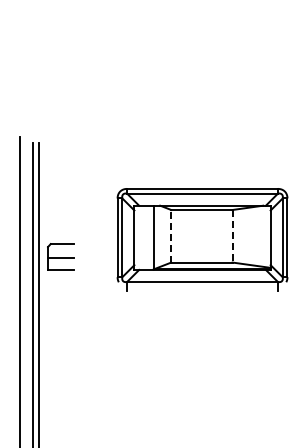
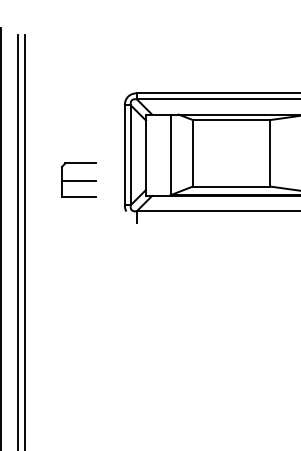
line: (171, 235) -> (193, 152), dashed -> solid
line: (232, 236) -> (270, 153), dashed -> solid
part: (60, 256) -> (77, 178), moved

